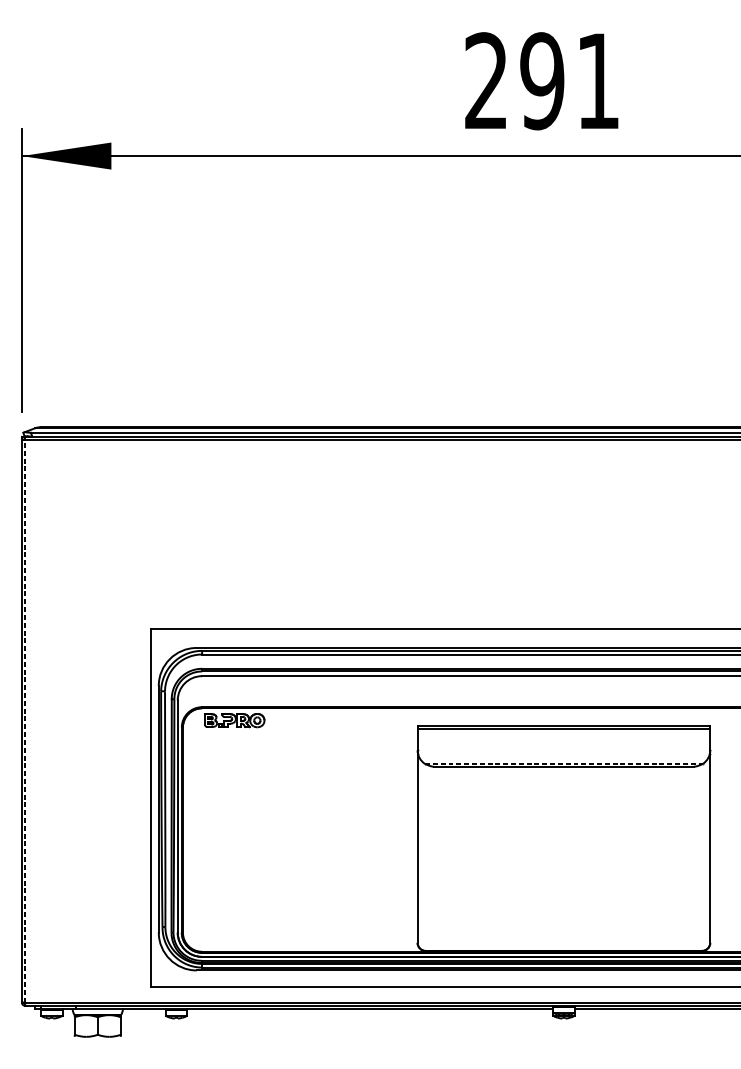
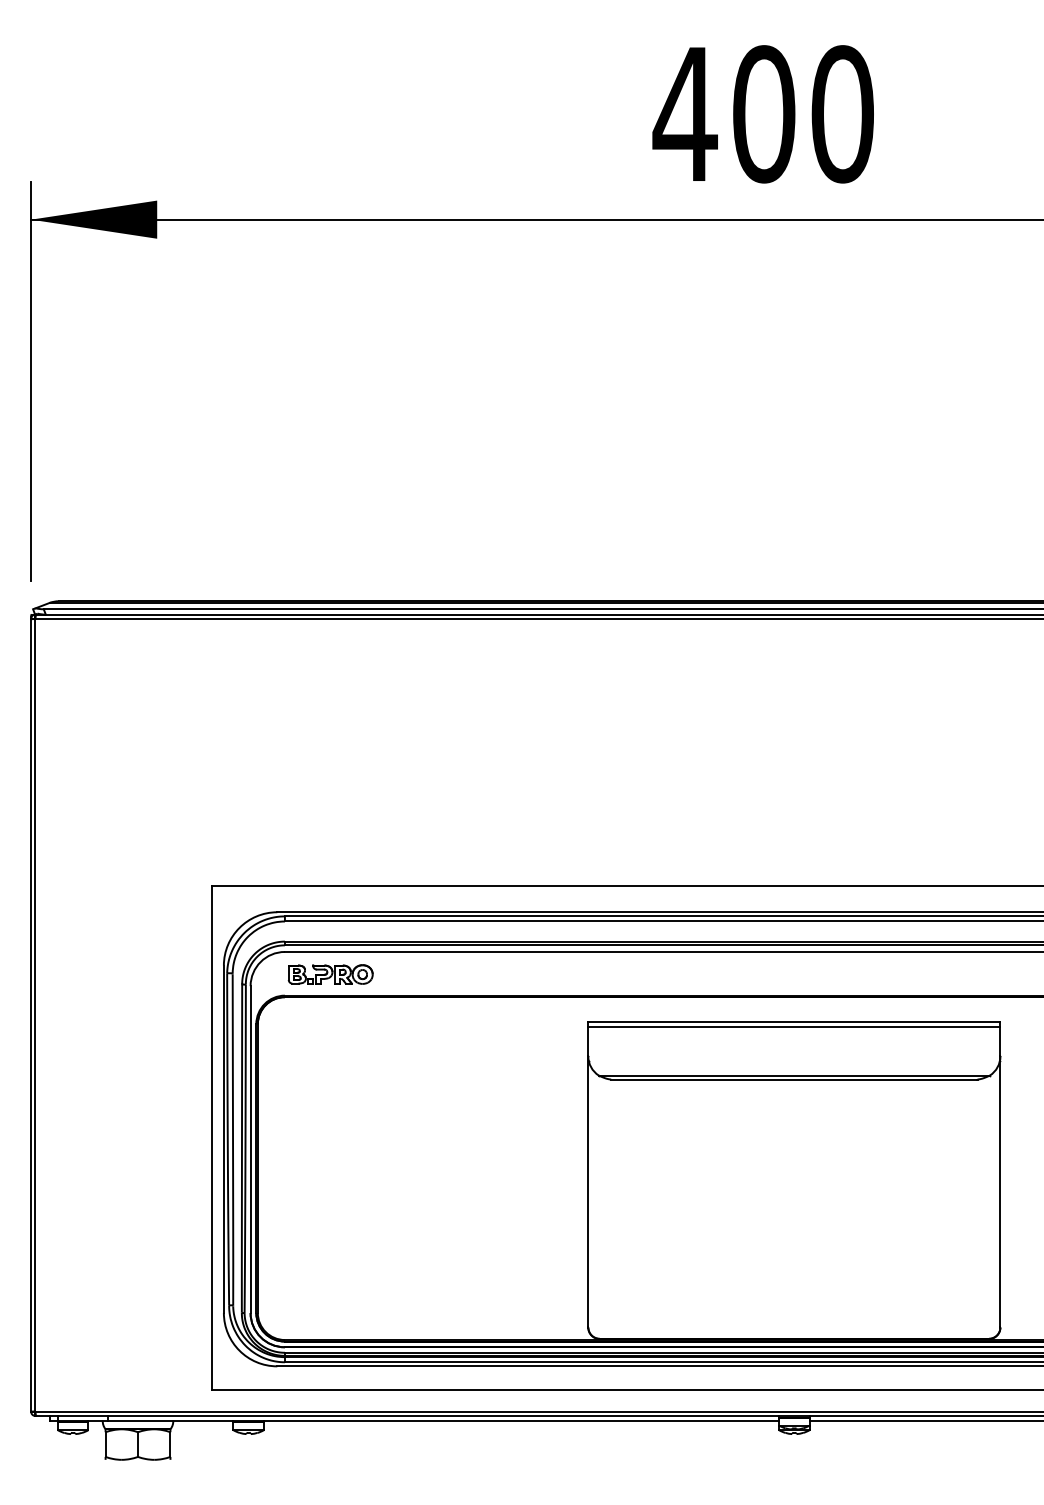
text: (541, 81) -> (762, 114), 291 -> 400
line: (24, 720) -> (35, 1014), dashed -> solid
part: (234, 720) -> (330, 974), moved
line: (564, 763) -> (794, 1075), dashed -> solid

